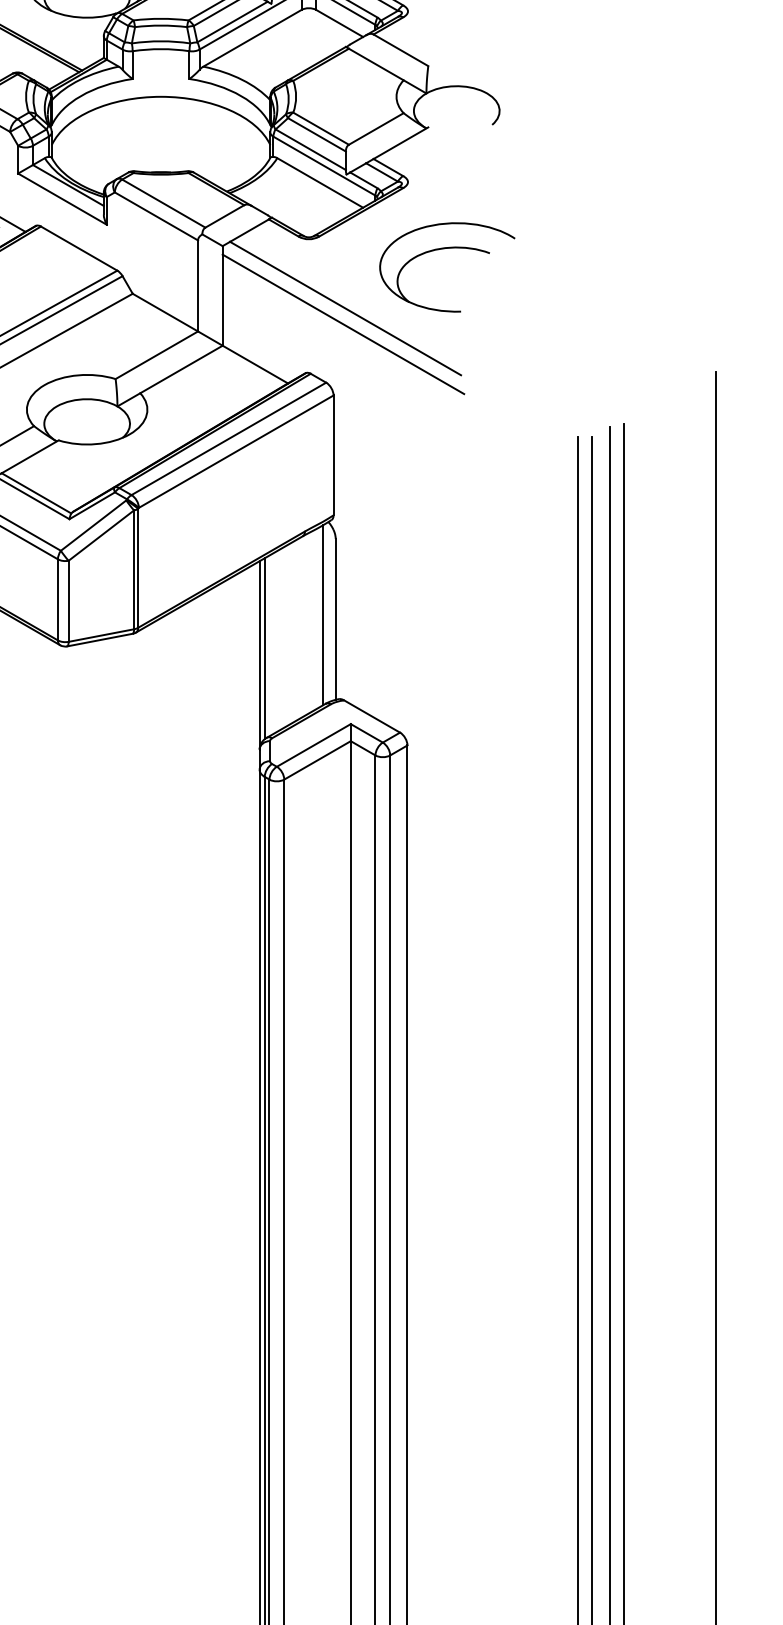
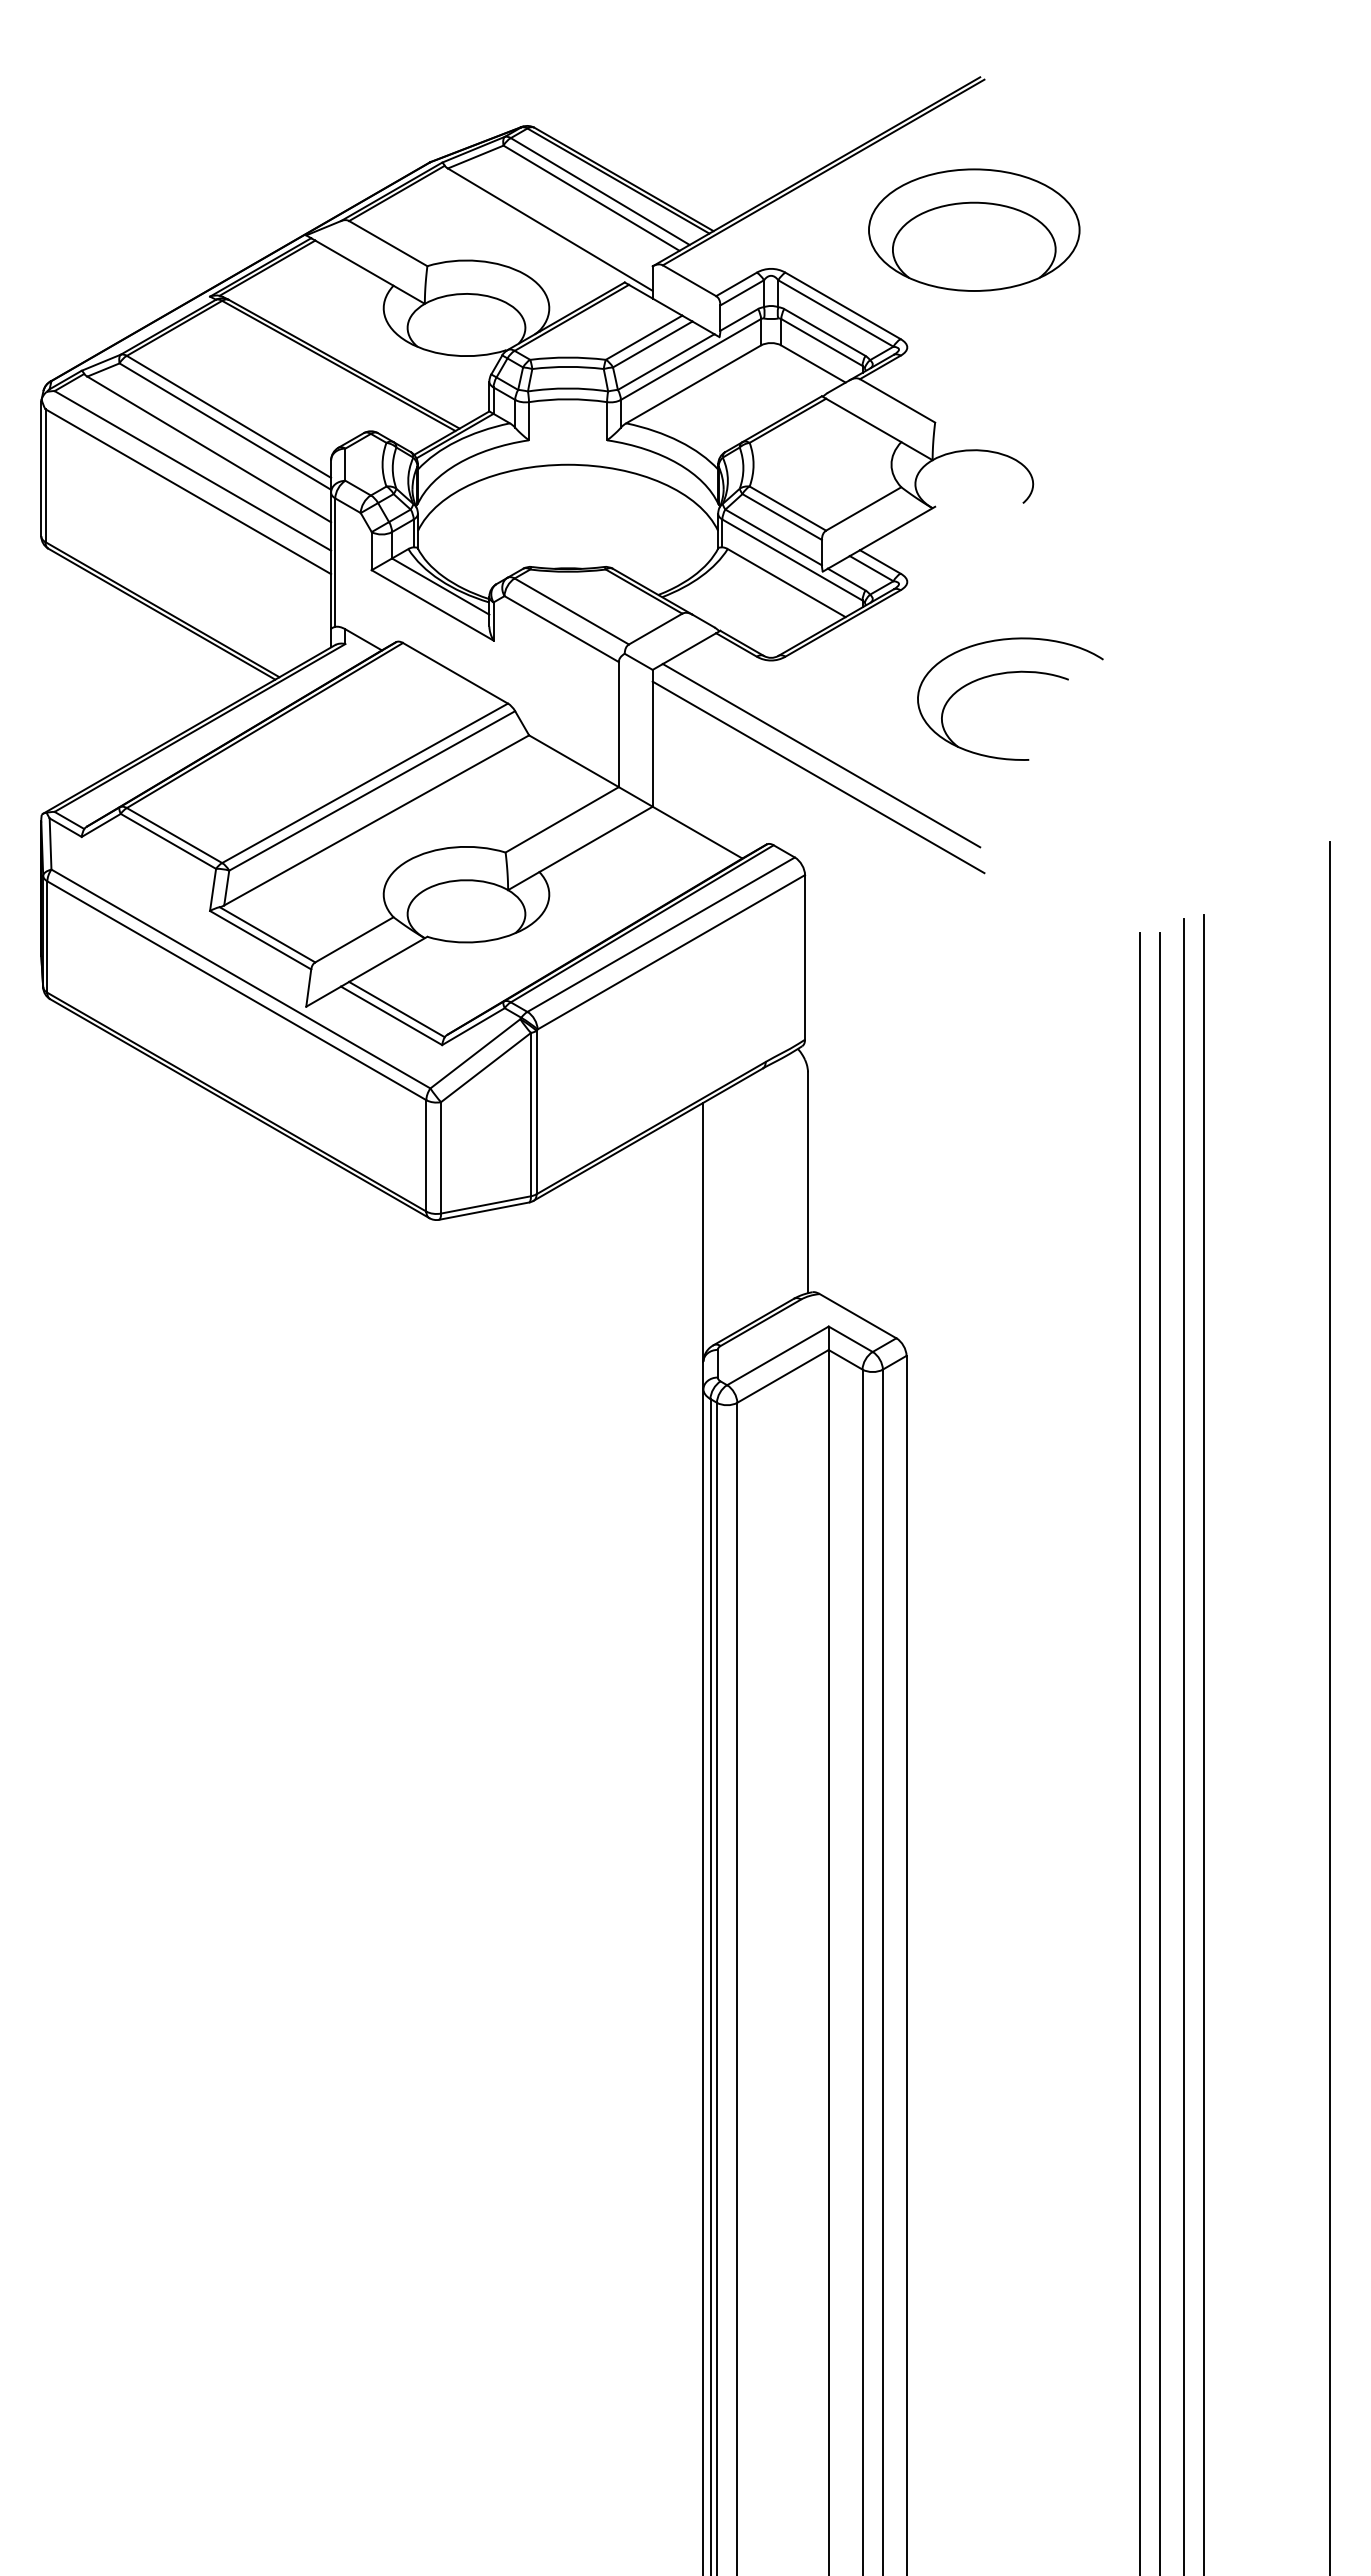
part: (447, 248) -> (1010, 673), moved
line: (322, 614) -> (790, 1176), removed
line: (264, 648) -> (710, 1222), removed

